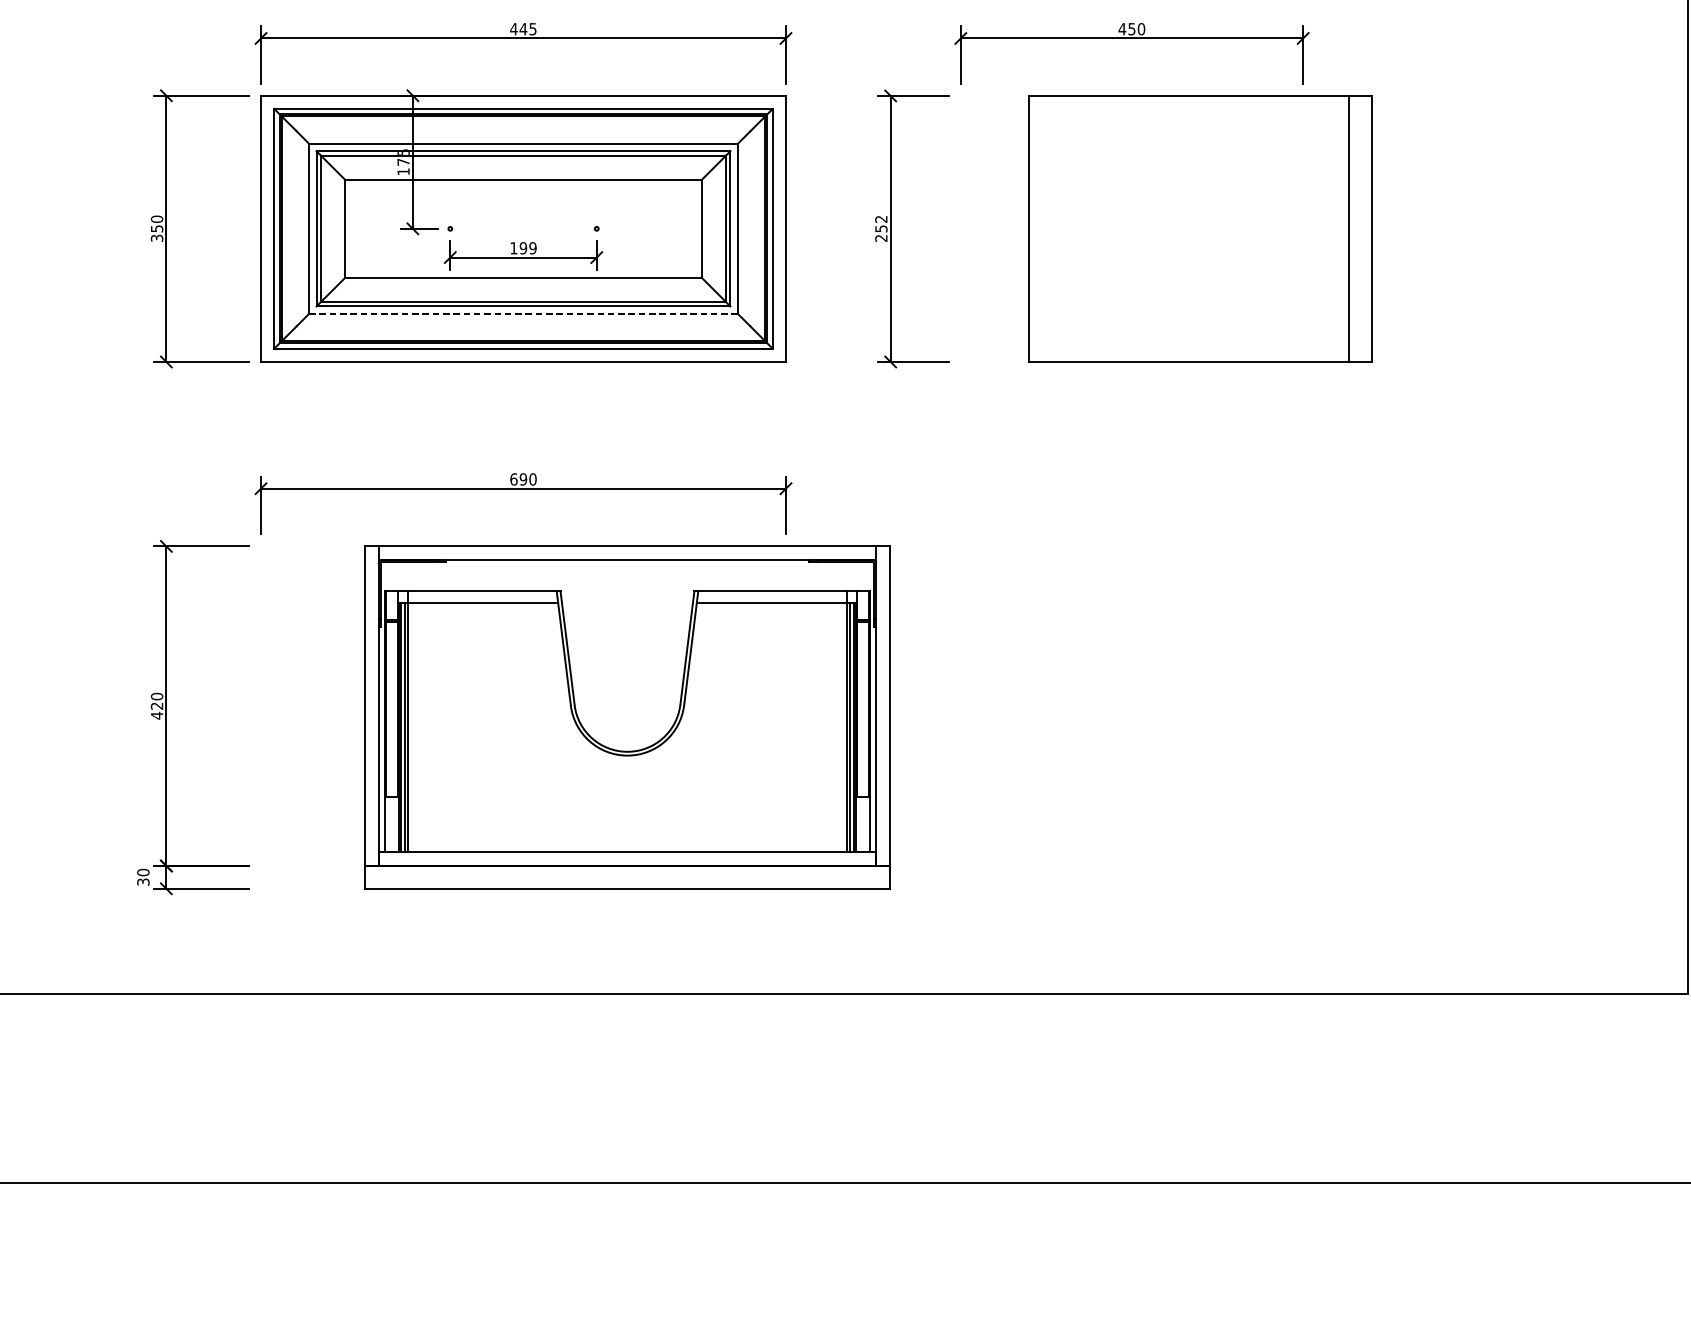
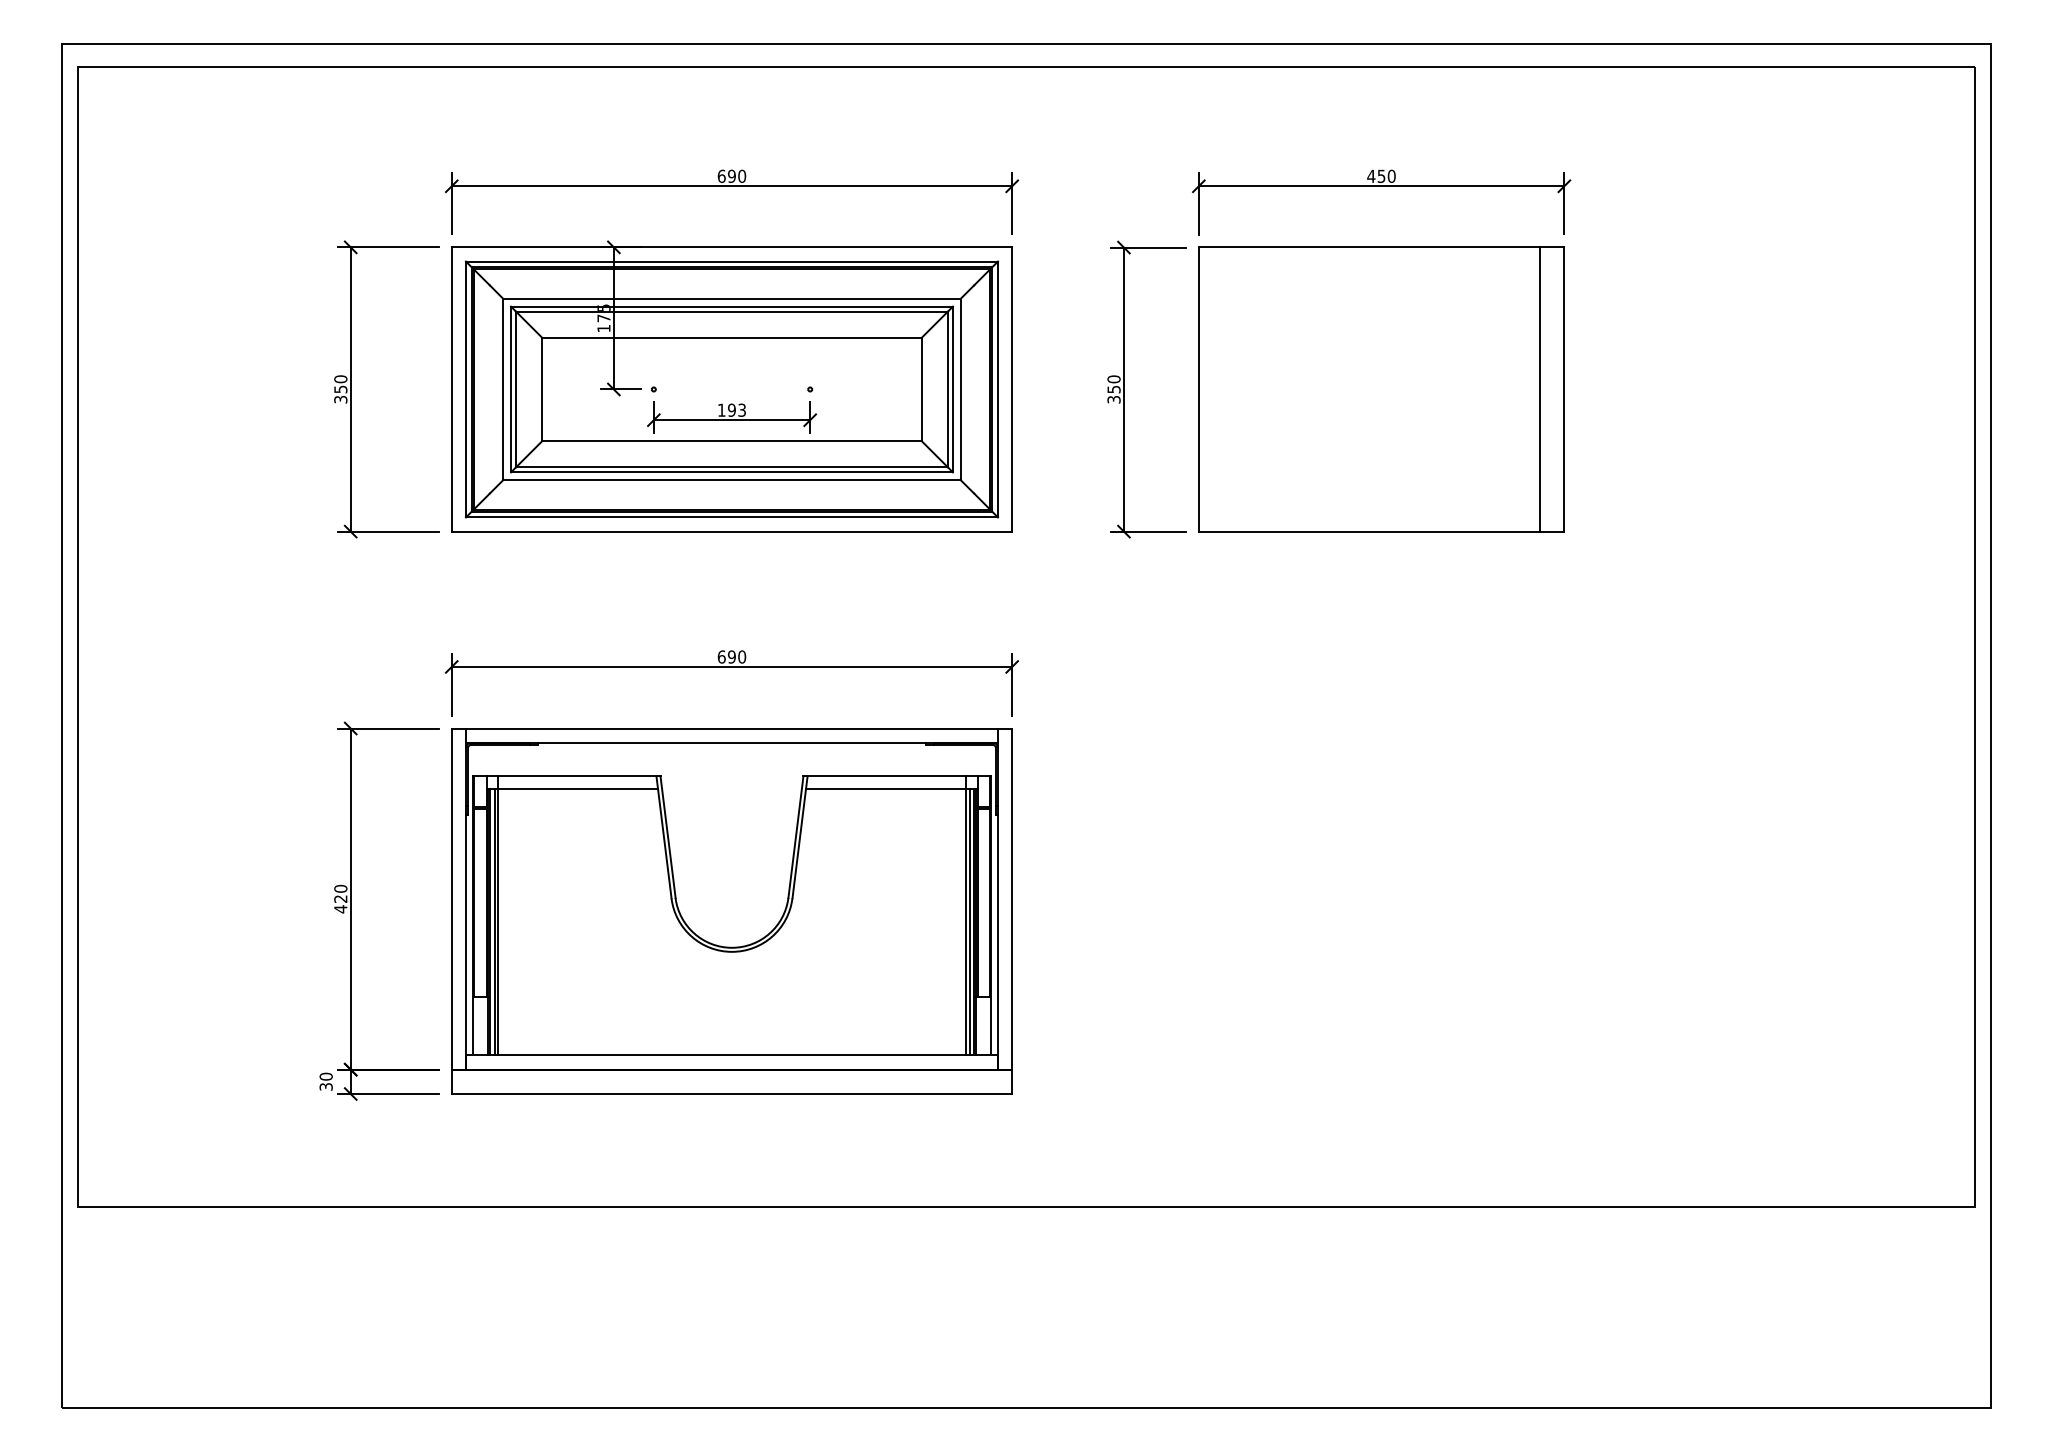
text: (523, 28) -> (731, 175), 445 -> 690
text: (880, 228) -> (1113, 389), 252 -> 350
part: (1200, 228) -> (1381, 389), moved
text: (533, 247) -> (742, 409), 199 -> 193
line: (523, 314) -> (731, 480), dashed -> solid
part: (627, 717) -> (731, 911), moved

